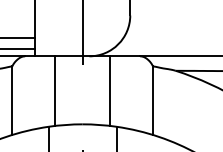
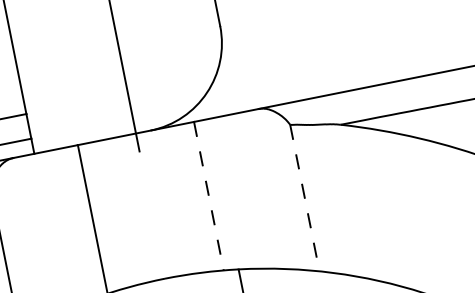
line: (109, 91) -> (208, 197), solid -> dashed
line: (152, 101) -> (304, 200), solid -> dashed

